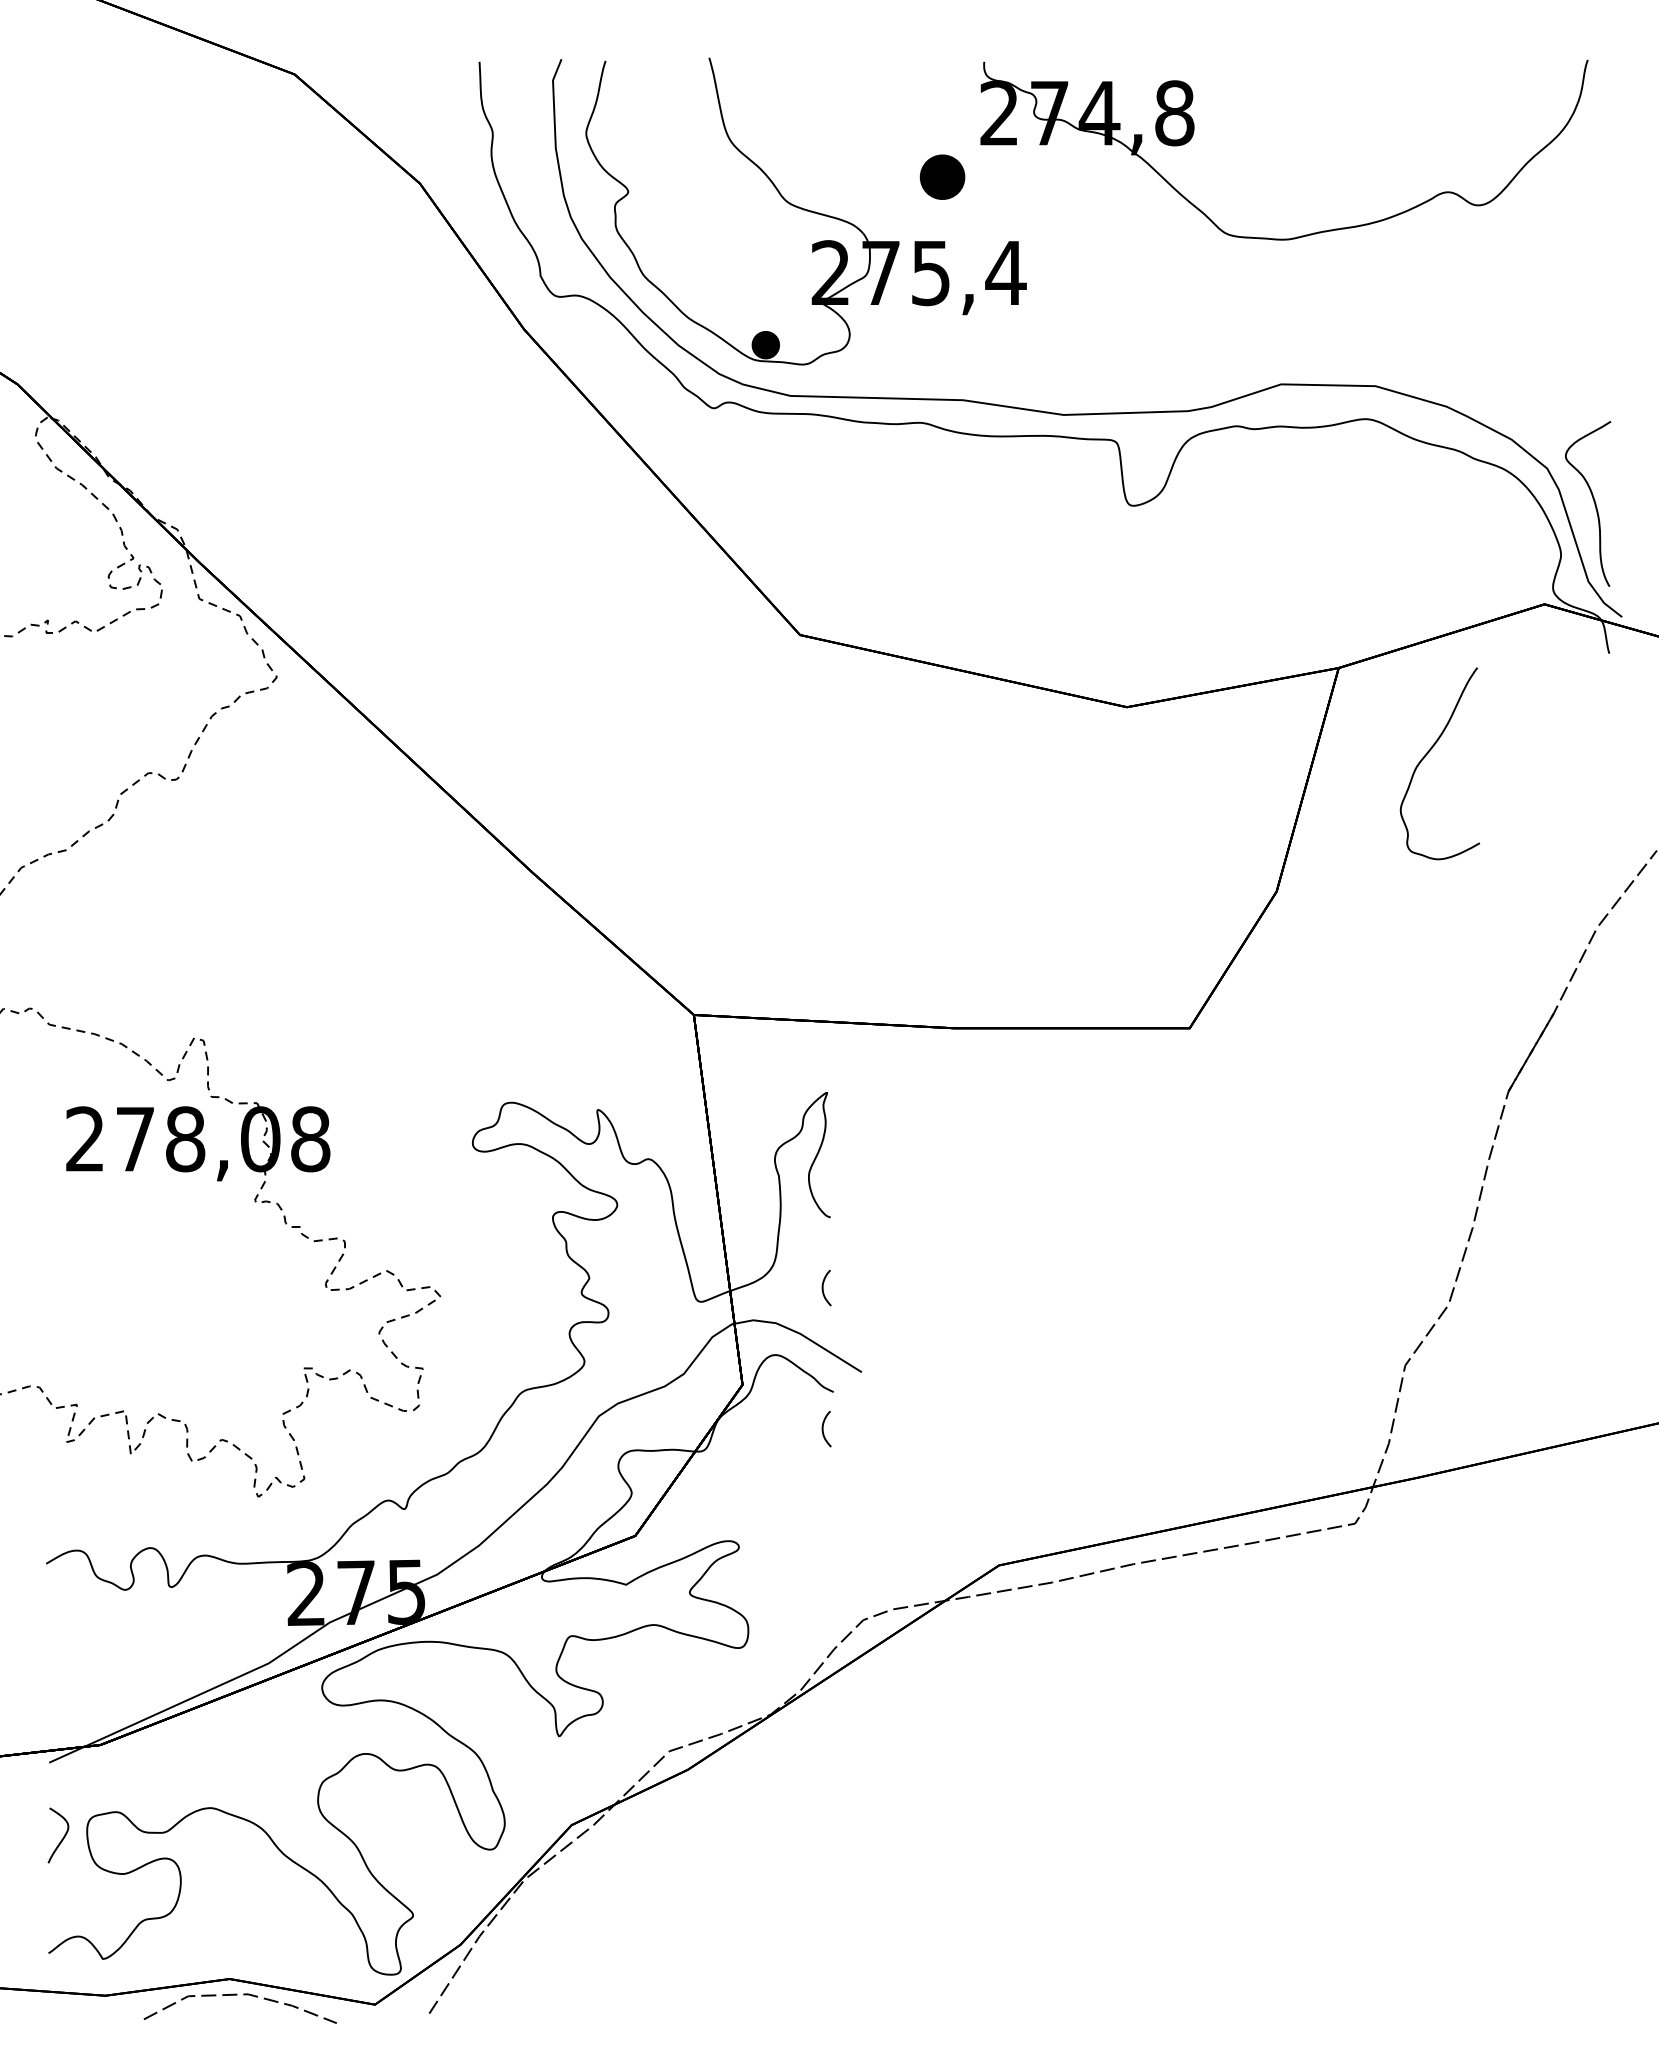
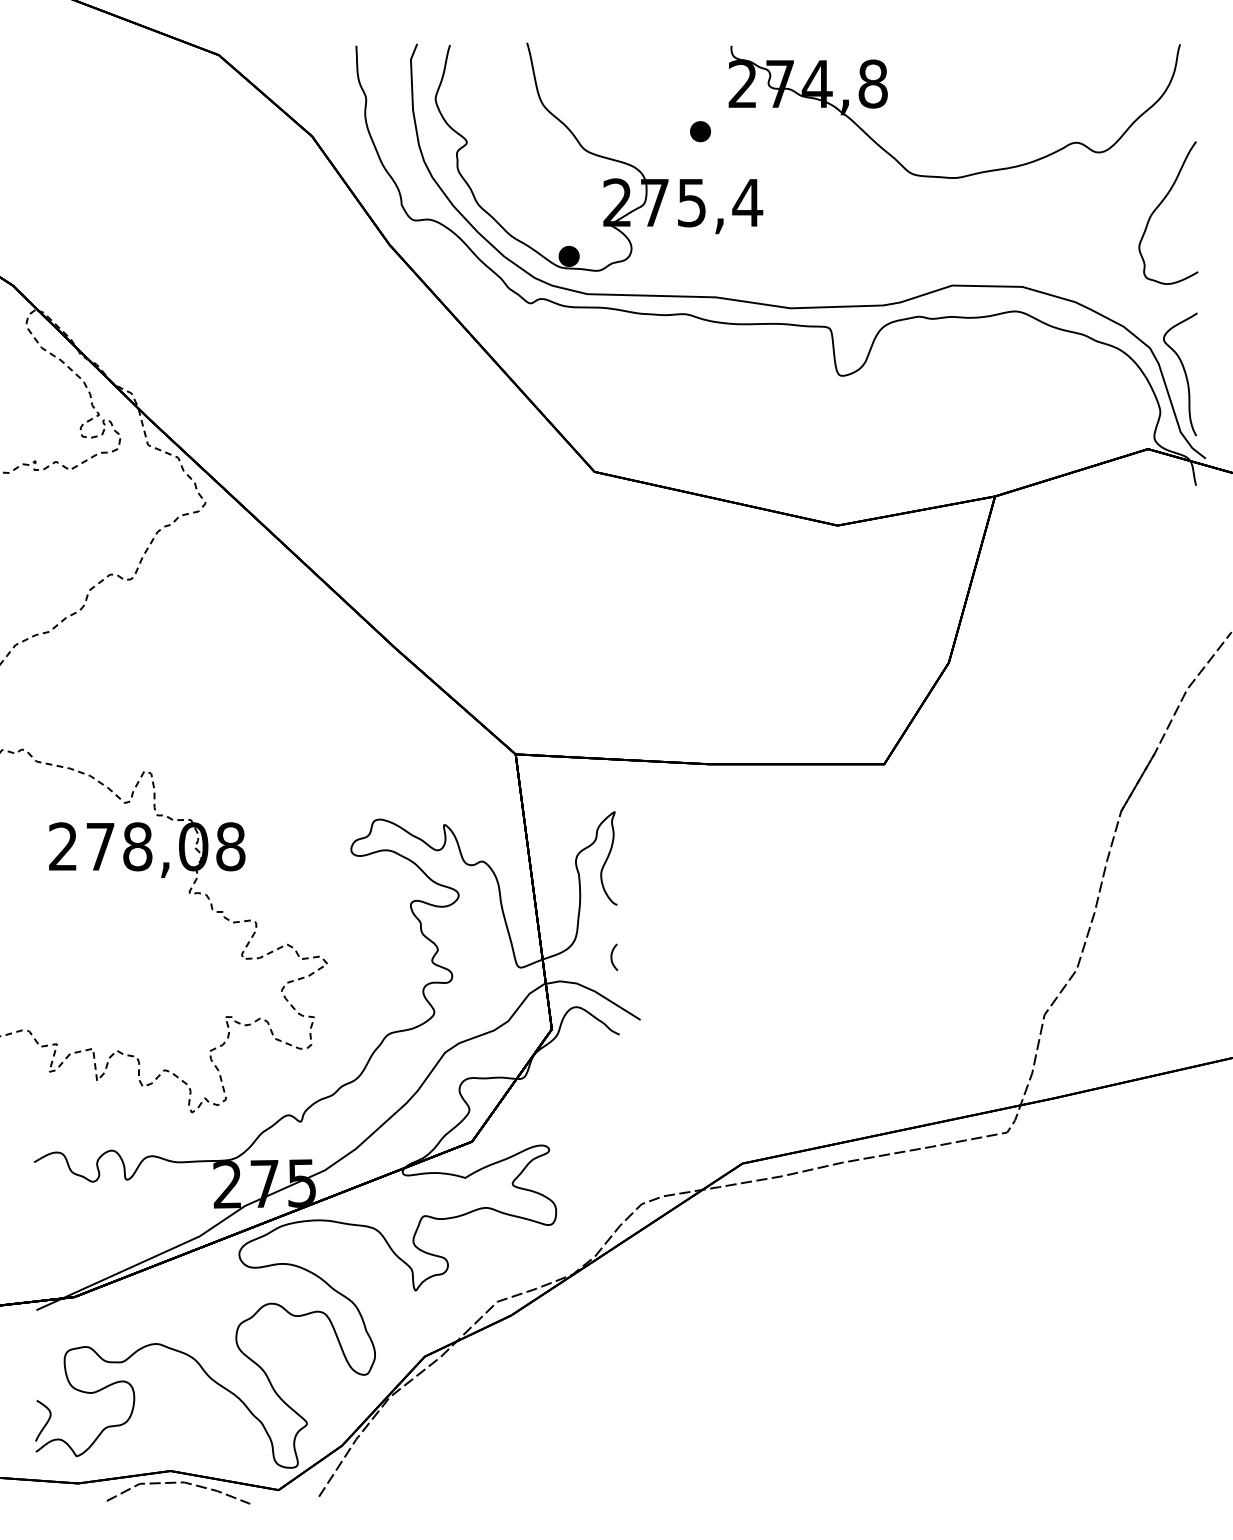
part: (942, 177) -> (700, 131), size x0.62
curve: (1429, 752) -> (1160, 204), moved
curve: (823, 1428) -> (612, 1061), removed
curve: (62, 1838) -> (46, 1423), moved

